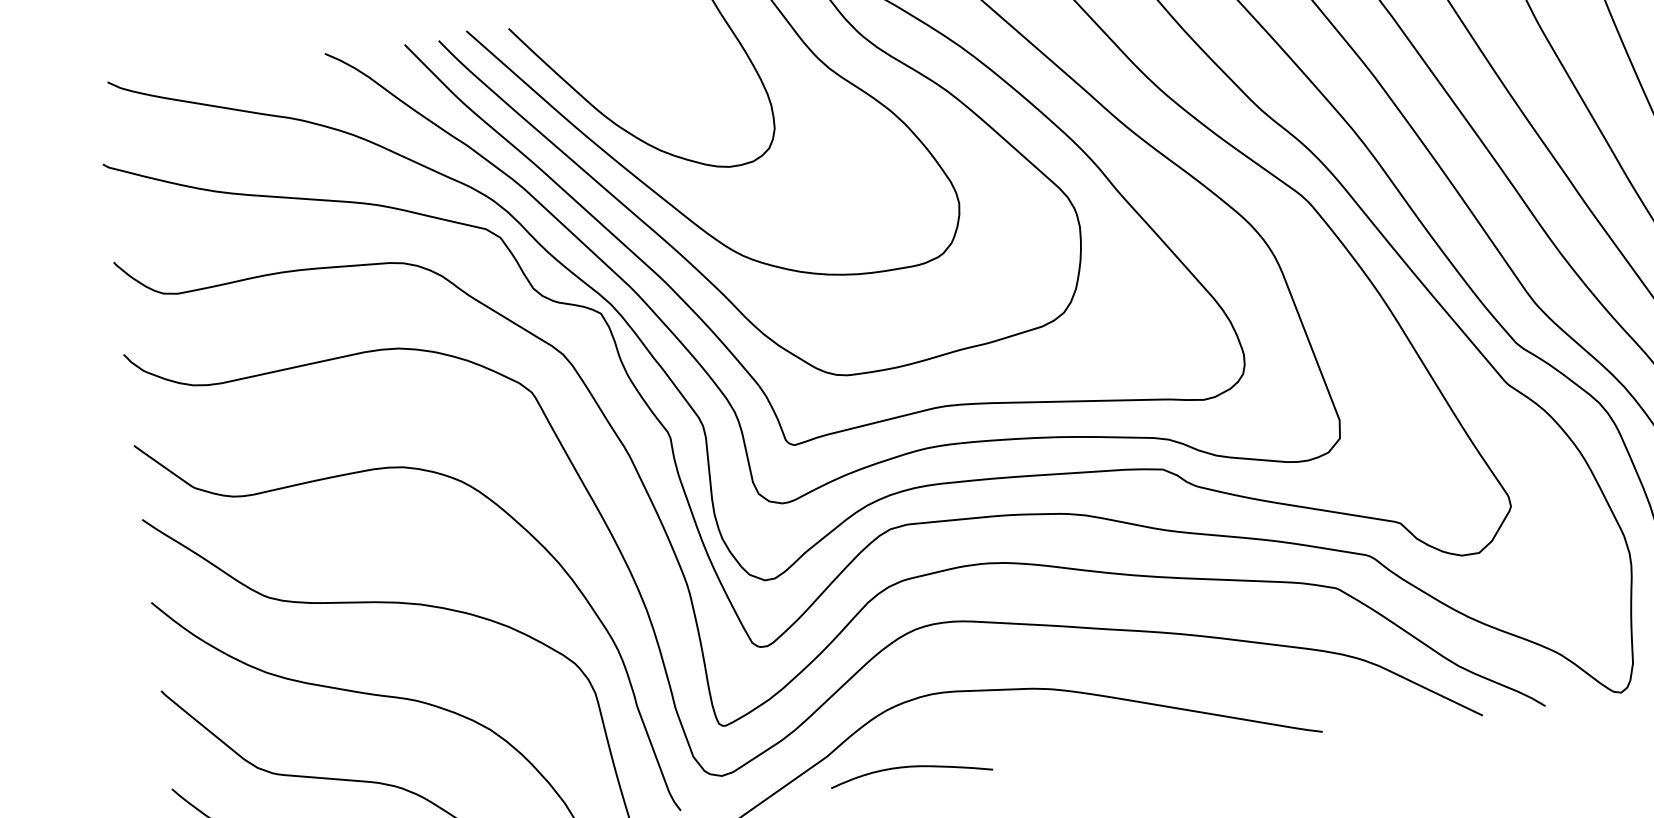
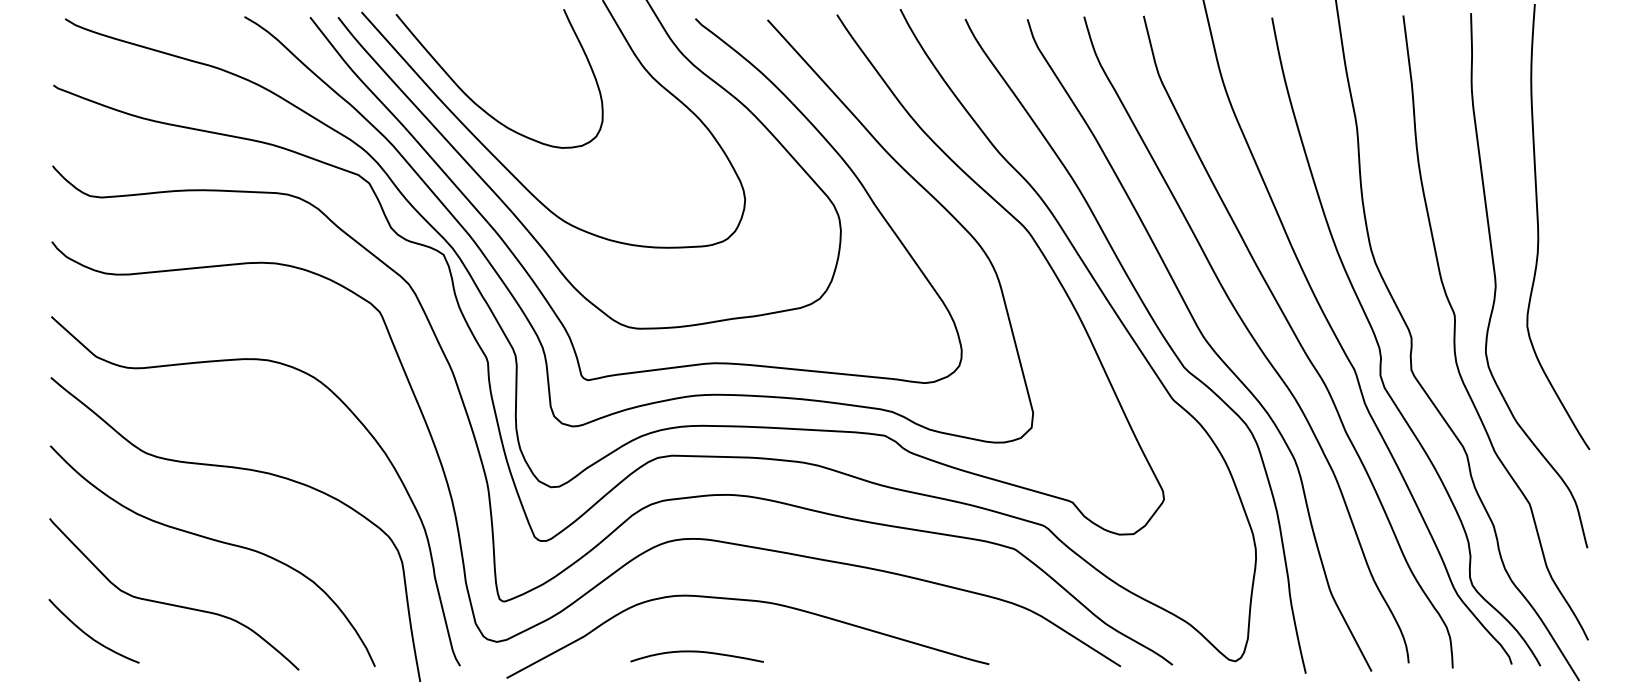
curve: (909, 767) -> (696, 652), moved

